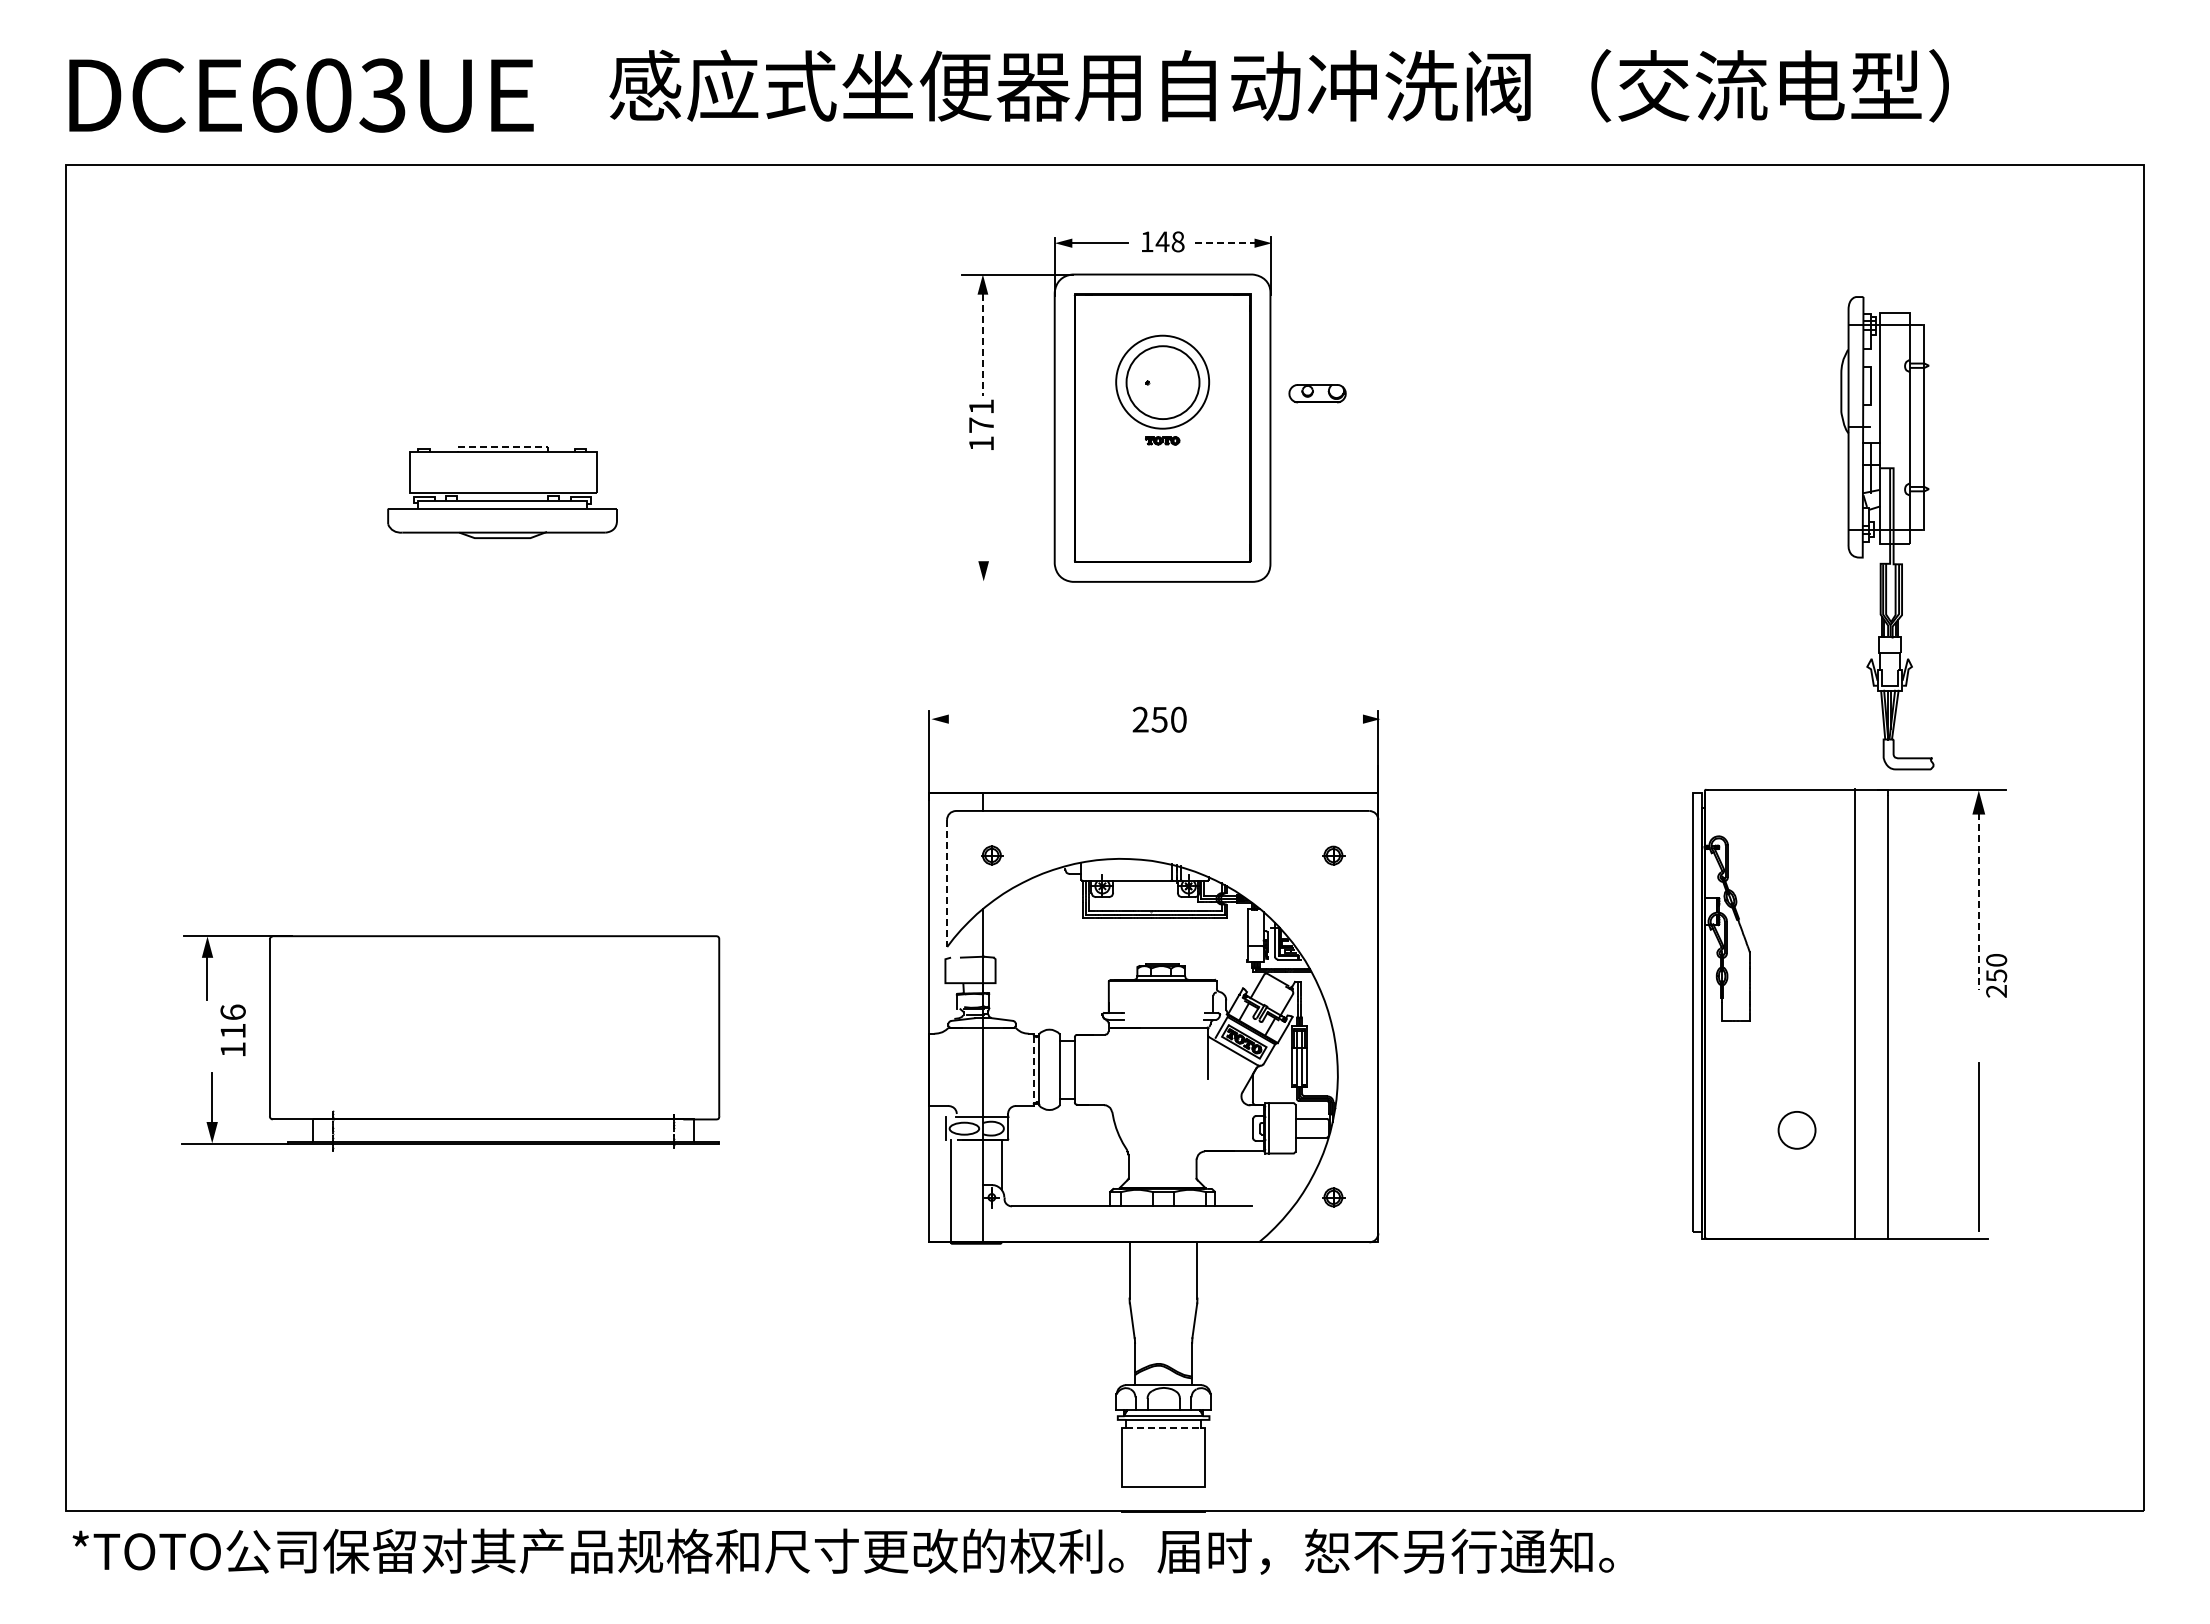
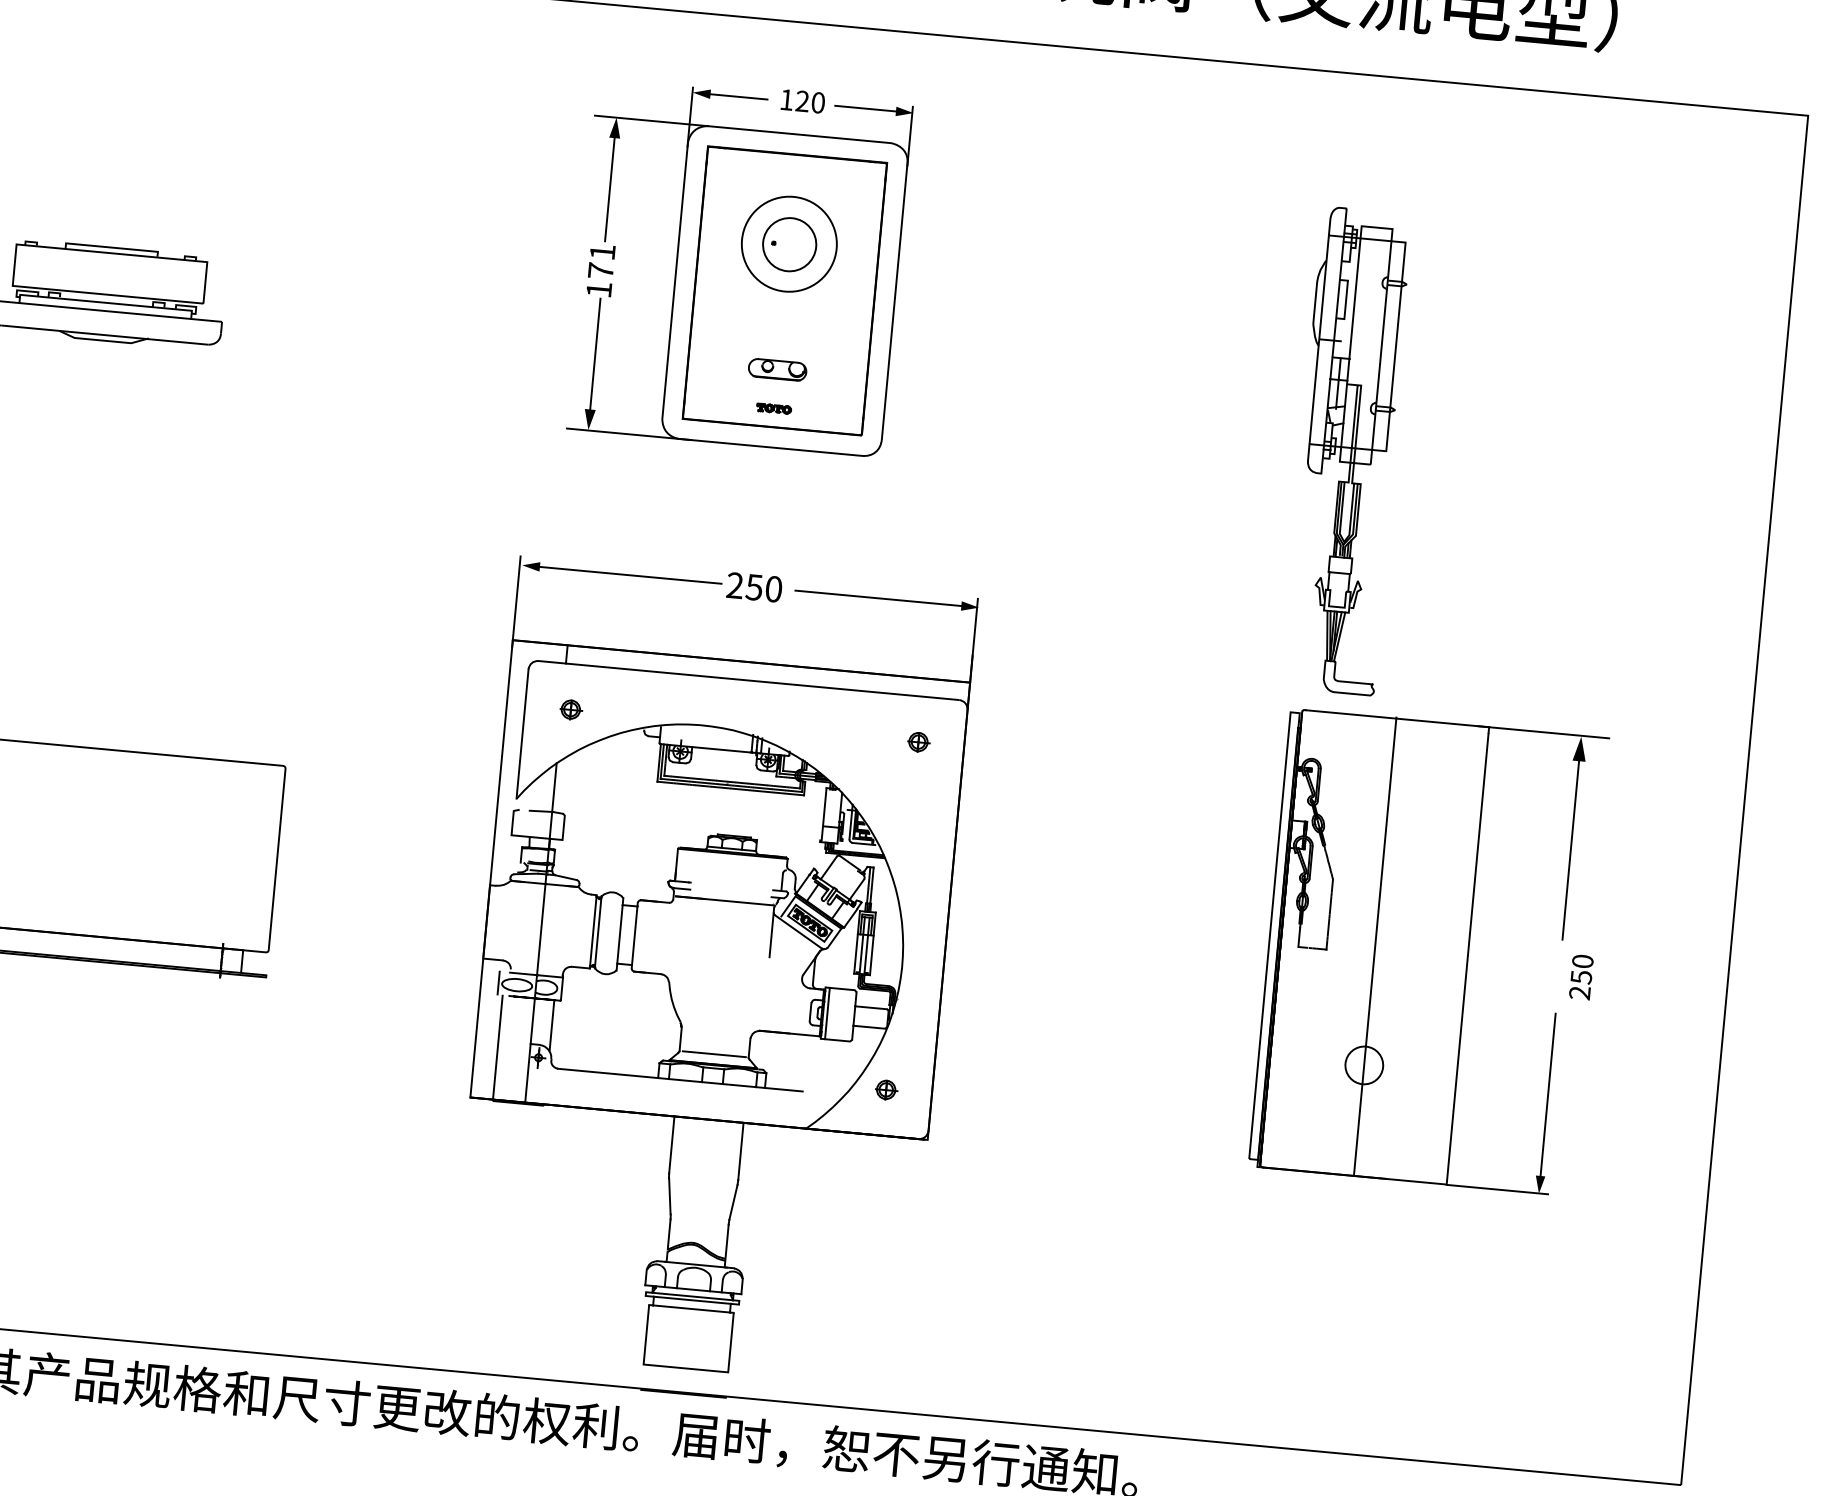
text: (1169, 241) -> (809, 101), 148 -> 120
line: (1227, 243) -> (868, 109), dashed -> solid
line: (982, 345) -> (609, 189), dashed -> solid
circle: (1162, 382) -> (789, 244), size x0.71
part: (1317, 393) -> (777, 369), moved
part: (1162, 440) -> (773, 408), moved
line: (502, 446) -> (111, 247), dashed -> solid
line: (983, 507) -> (595, 354), added
part: (1887, 533) -> (1348, 451), moved
line: (1023, 581) -> (628, 433), added
line: (1032, 719) -> (625, 575), added
line: (1283, 719) -> (880, 598), added
line: (947, 883) -> (523, 734), dashed -> solid
line: (1978, 896) -> (1571, 844), dashed -> solid
text: (1996, 975) -> (1581, 976), moved
line: (1854, 1013) -> (1374, 946), moved
line: (1033, 1070) -> (592, 932), dashed -> solid
line: (1162, 1178) -> (714, 1054), added
fill: (1978, 1230) -> (1539, 1184), added
line: (1163, 1428) -> (691, 1309), dashed -> solid

